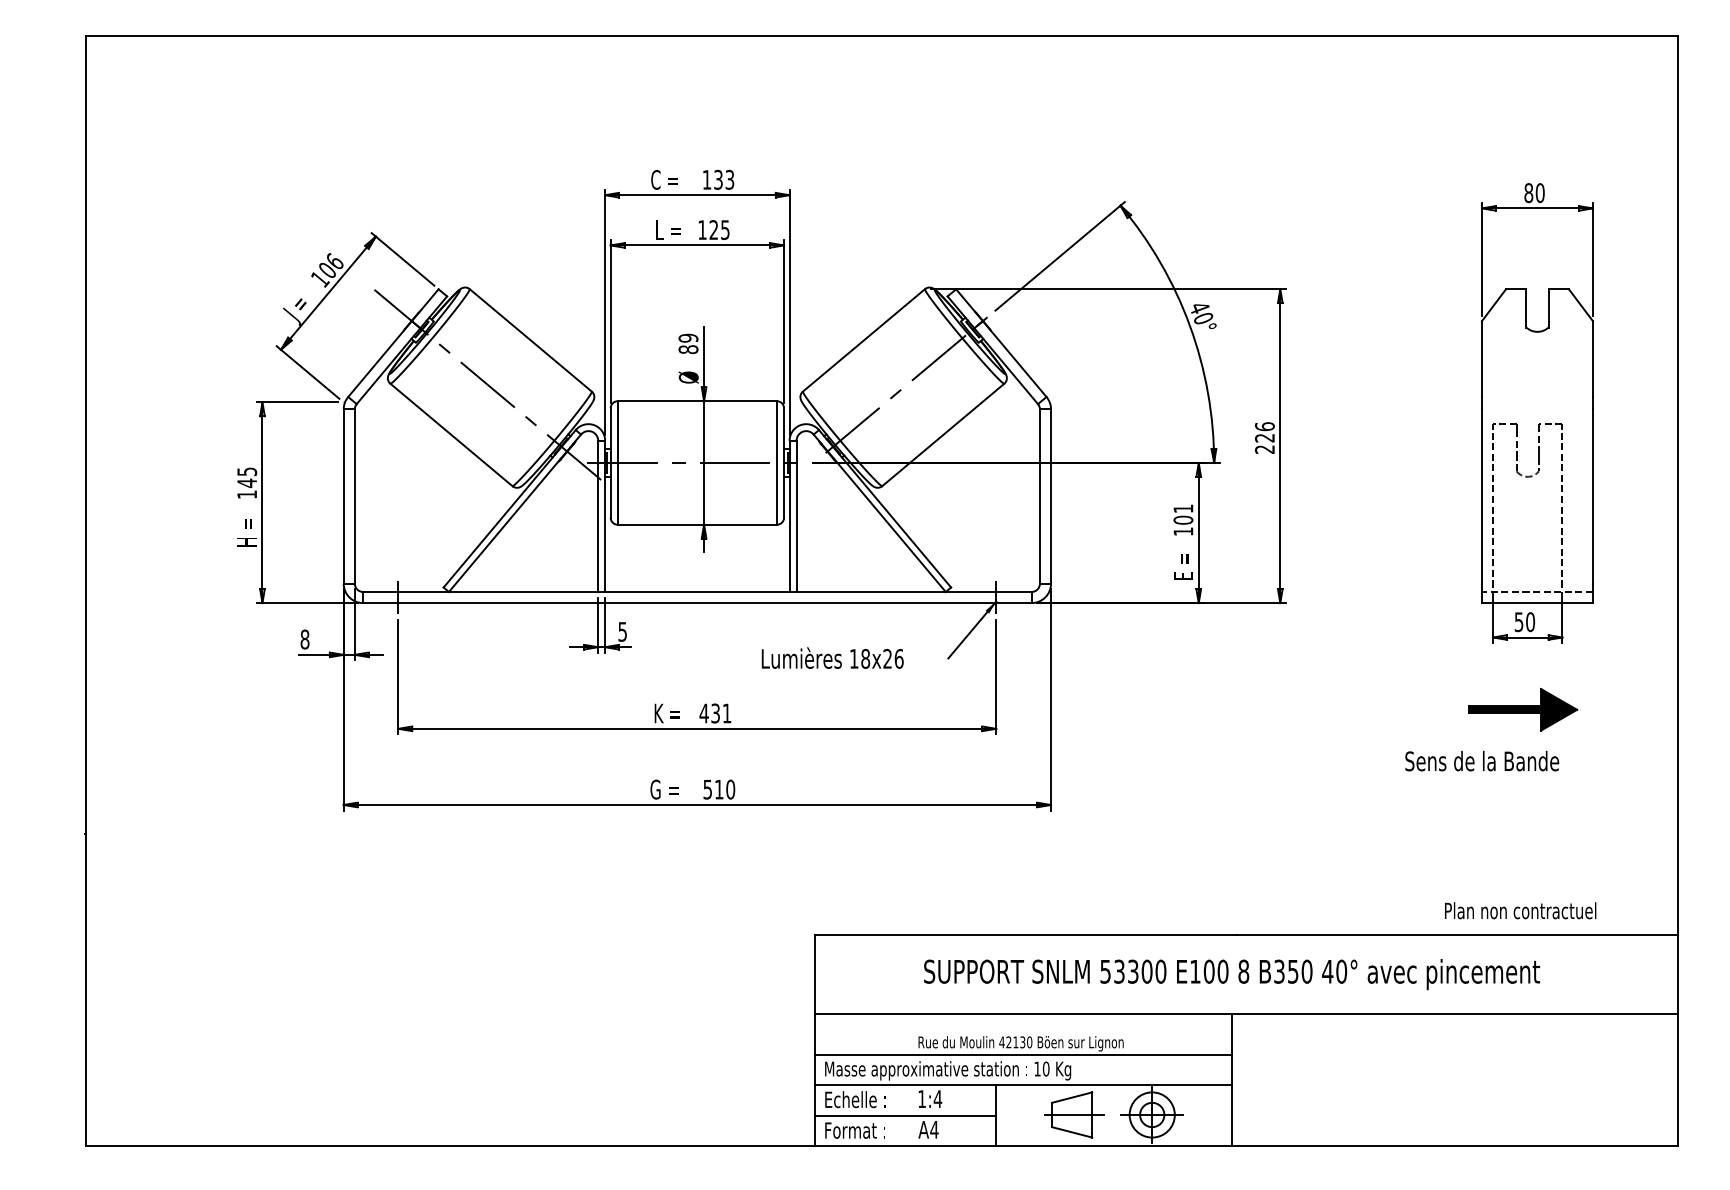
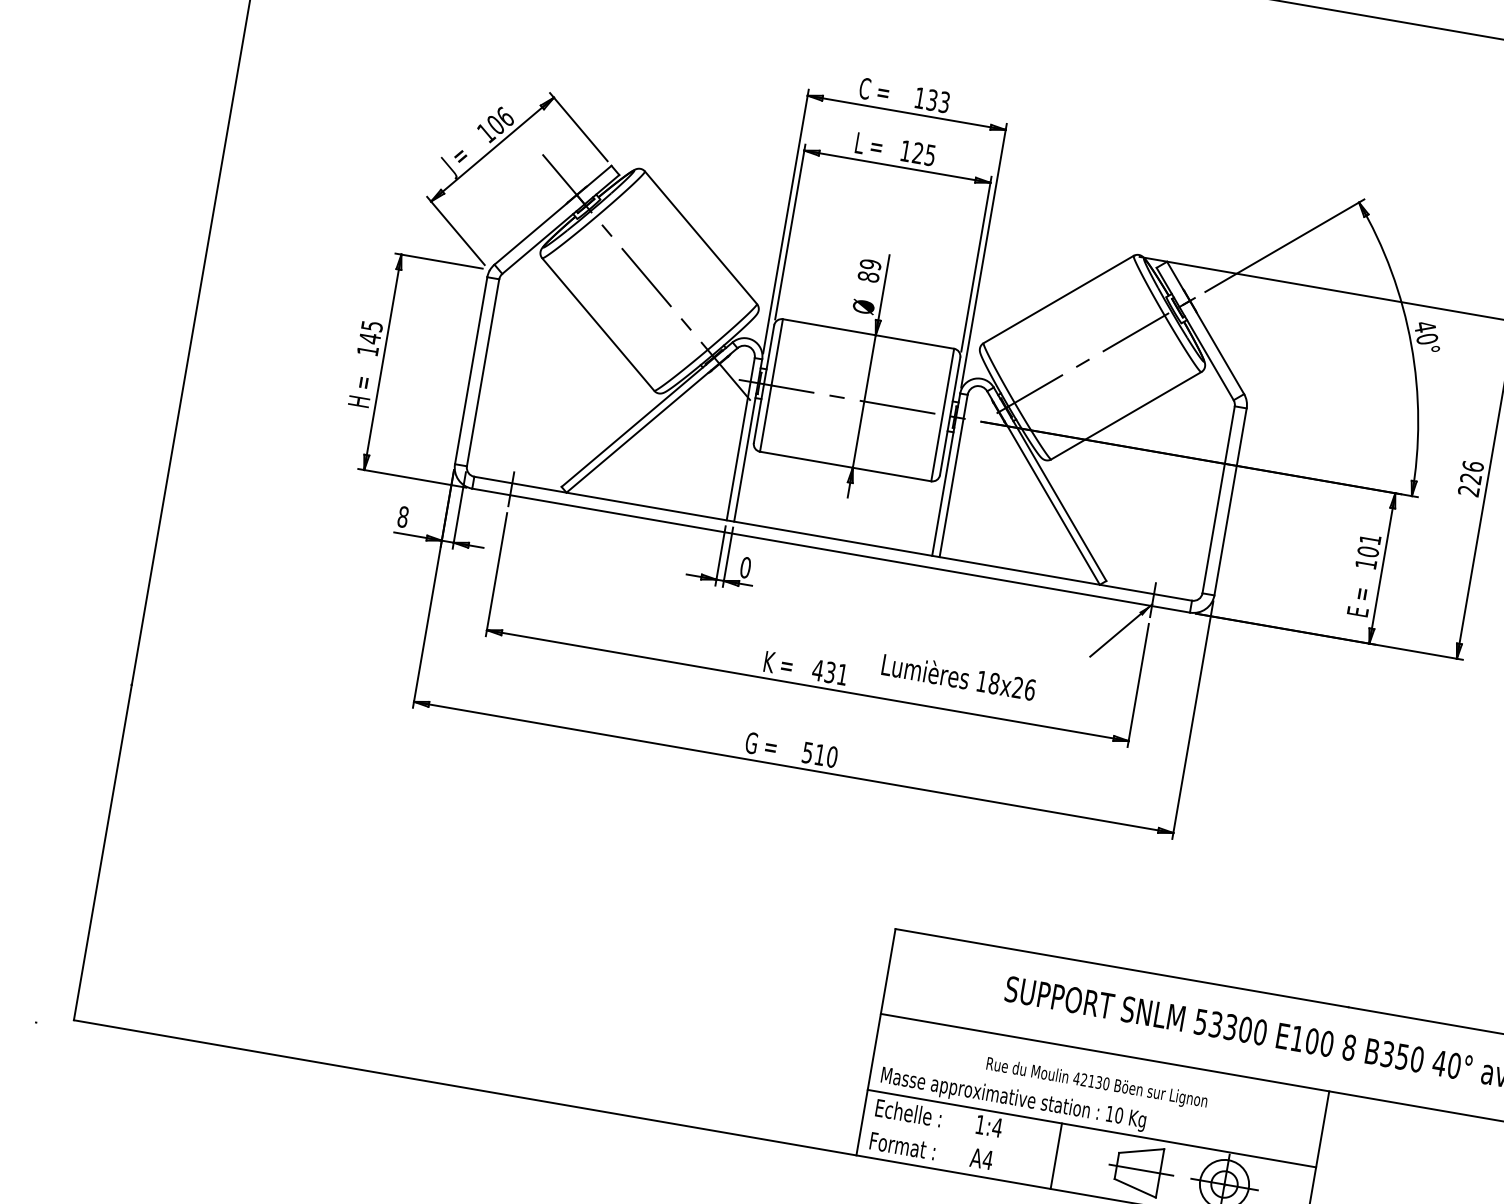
text: (622, 631) -> (745, 567), 5 -> 0
text: (832, 657) -> (958, 675), moved
line: (1023, 1054) -> (1097, 1095), removed
line: (904, 1115) -> (958, 1139), removed

